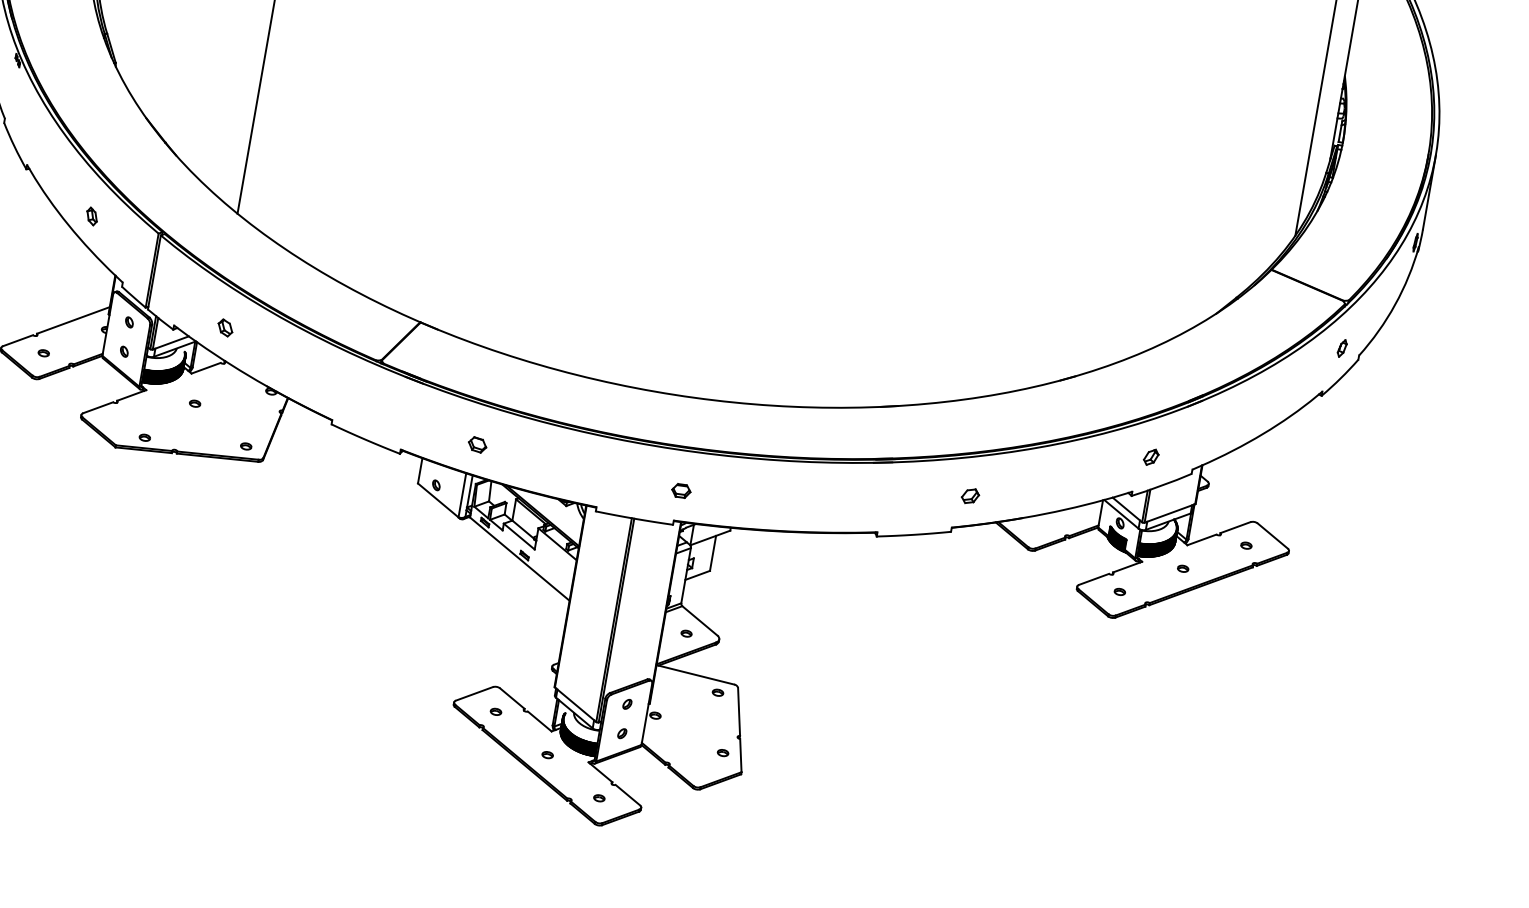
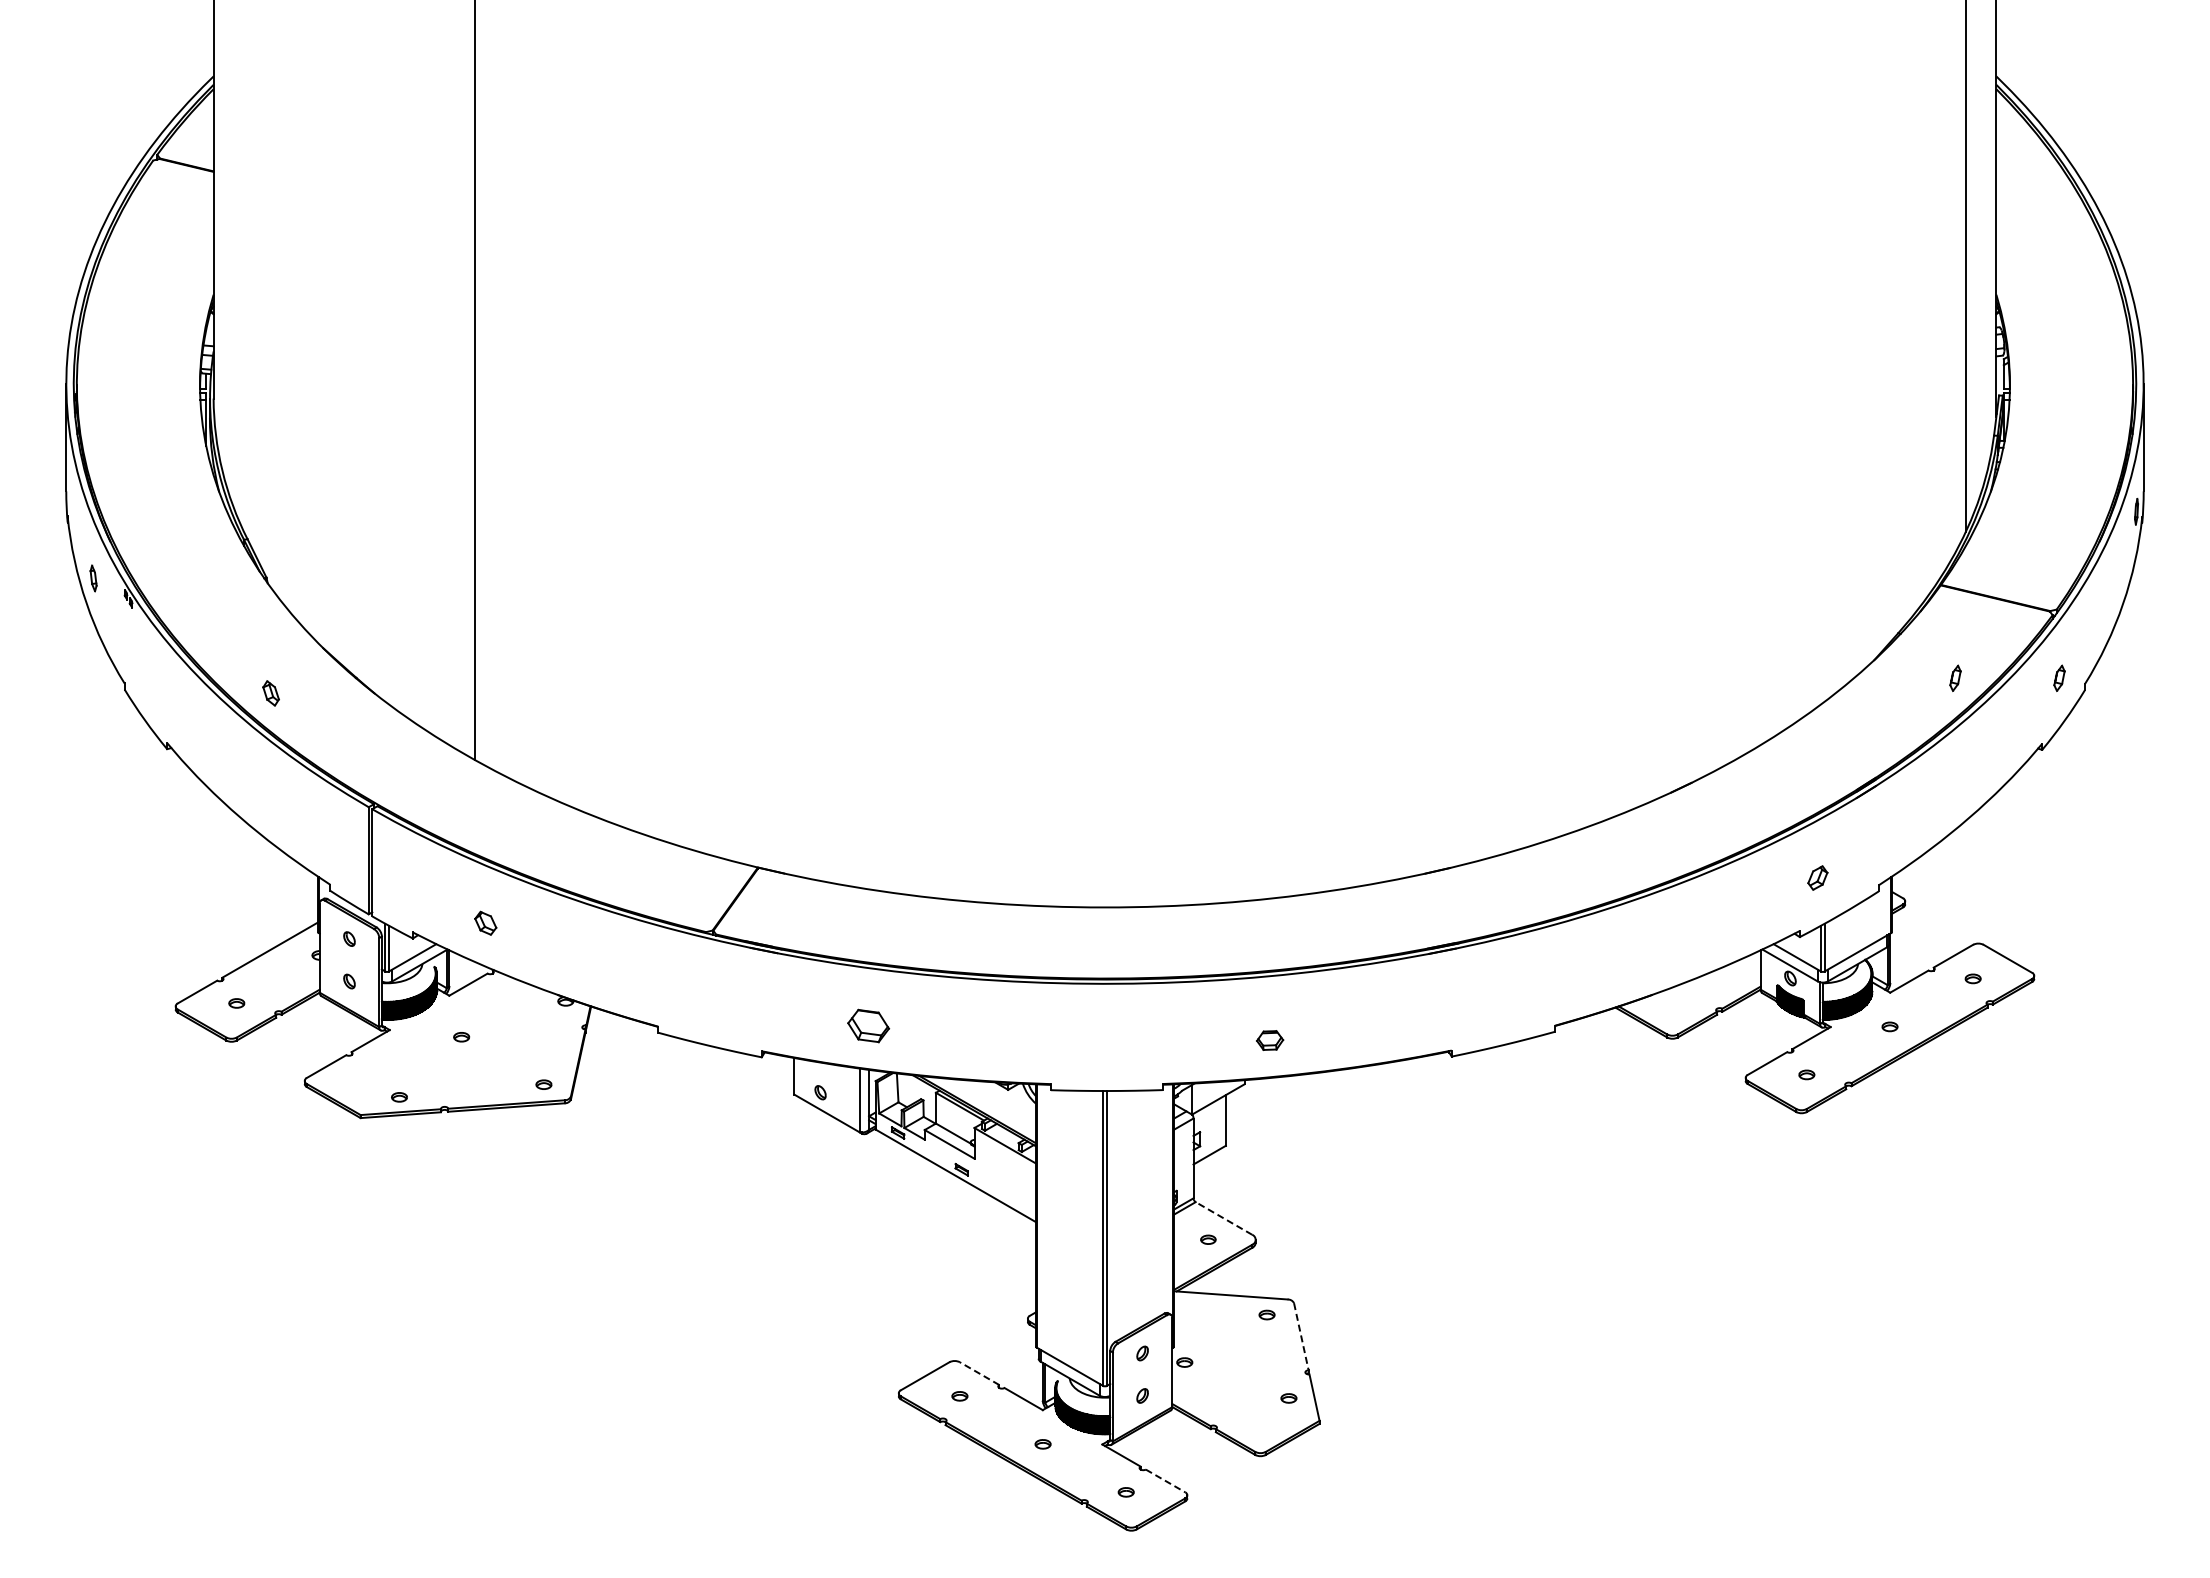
part: (91, 216) -> (270, 693), moved
part: (1270, 335) -> (1955, 677), added
part: (477, 444) -> (868, 1025), size x1.6
part: (681, 490) -> (1270, 1040), moved
part: (970, 496) -> (1573, 977), removed
line: (699, 620) -> (1223, 1218), solid -> dashed
line: (512, 698) -> (979, 1373), solid -> dashed
line: (739, 712) -> (1301, 1337), solid -> dashed
line: (627, 794) -> (1165, 1480), solid -> dashed

